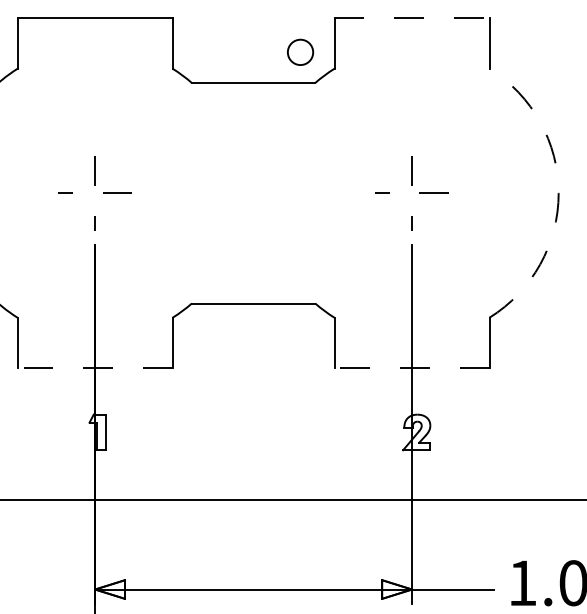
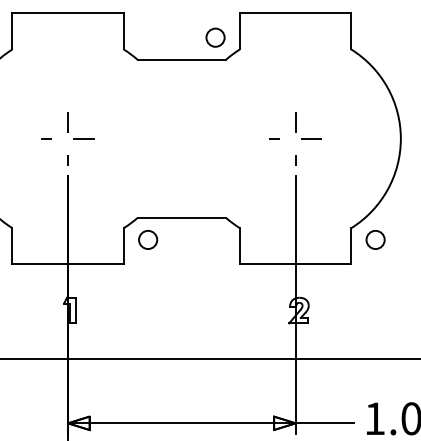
line: (412, 18) -> (295, 13), dashed -> solid
arc: (558, 193) -> (400, 139), dashed -> solid
circle: (206, 333) -> (148, 239), added
circle: (523, 333) -> (375, 239), added
line: (95, 368) -> (68, 264), dashed -> solid
line: (412, 368) -> (295, 264), dashed -> solid

